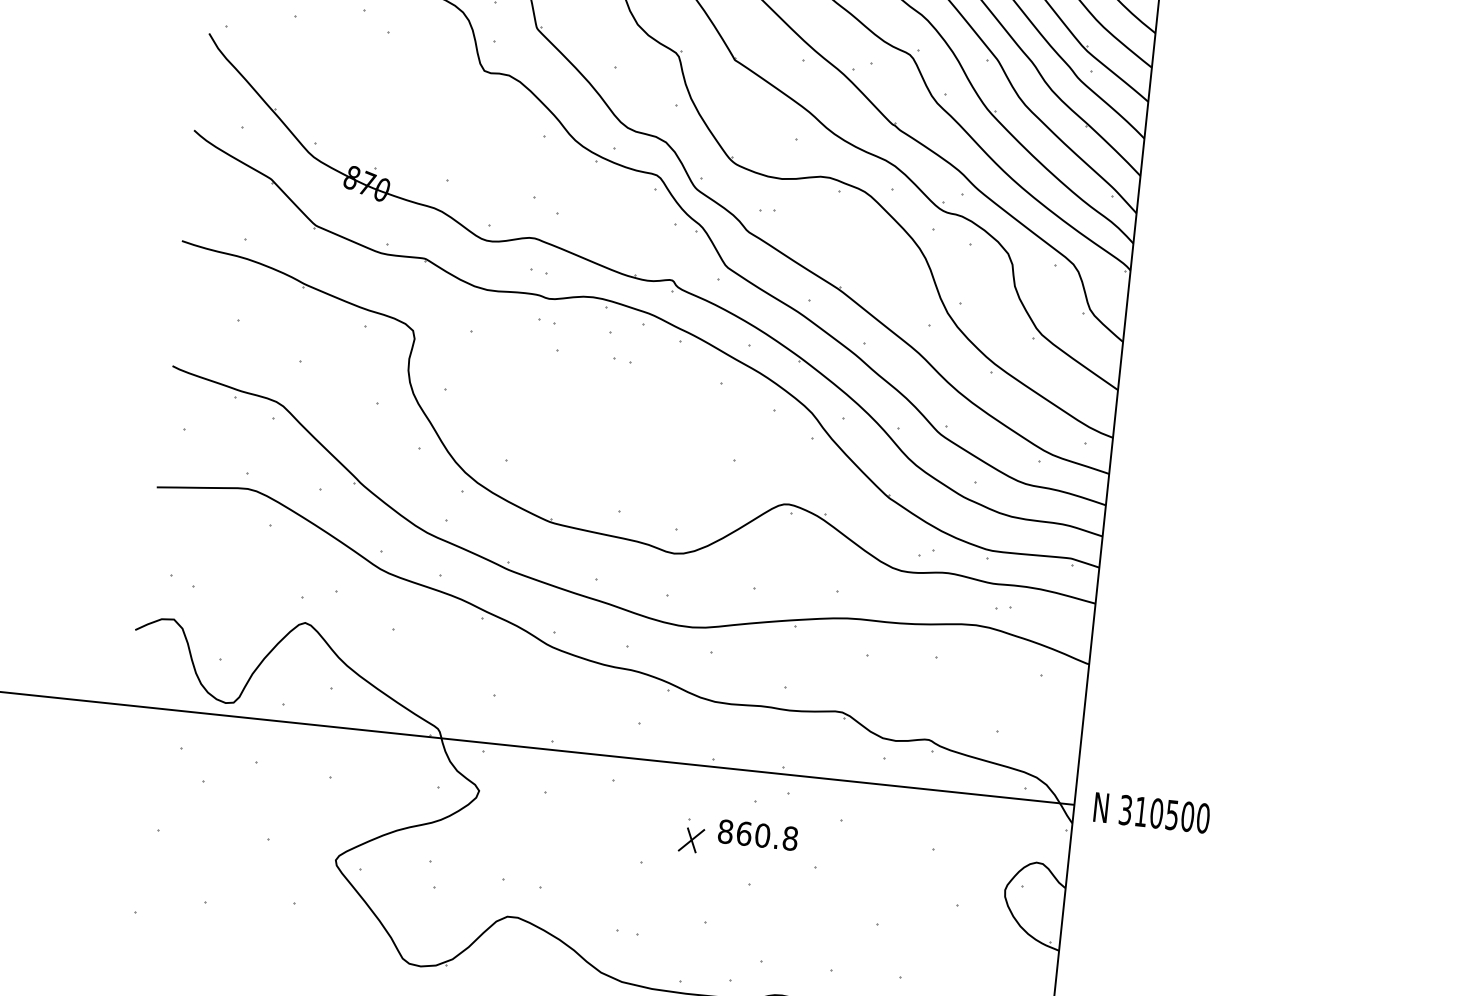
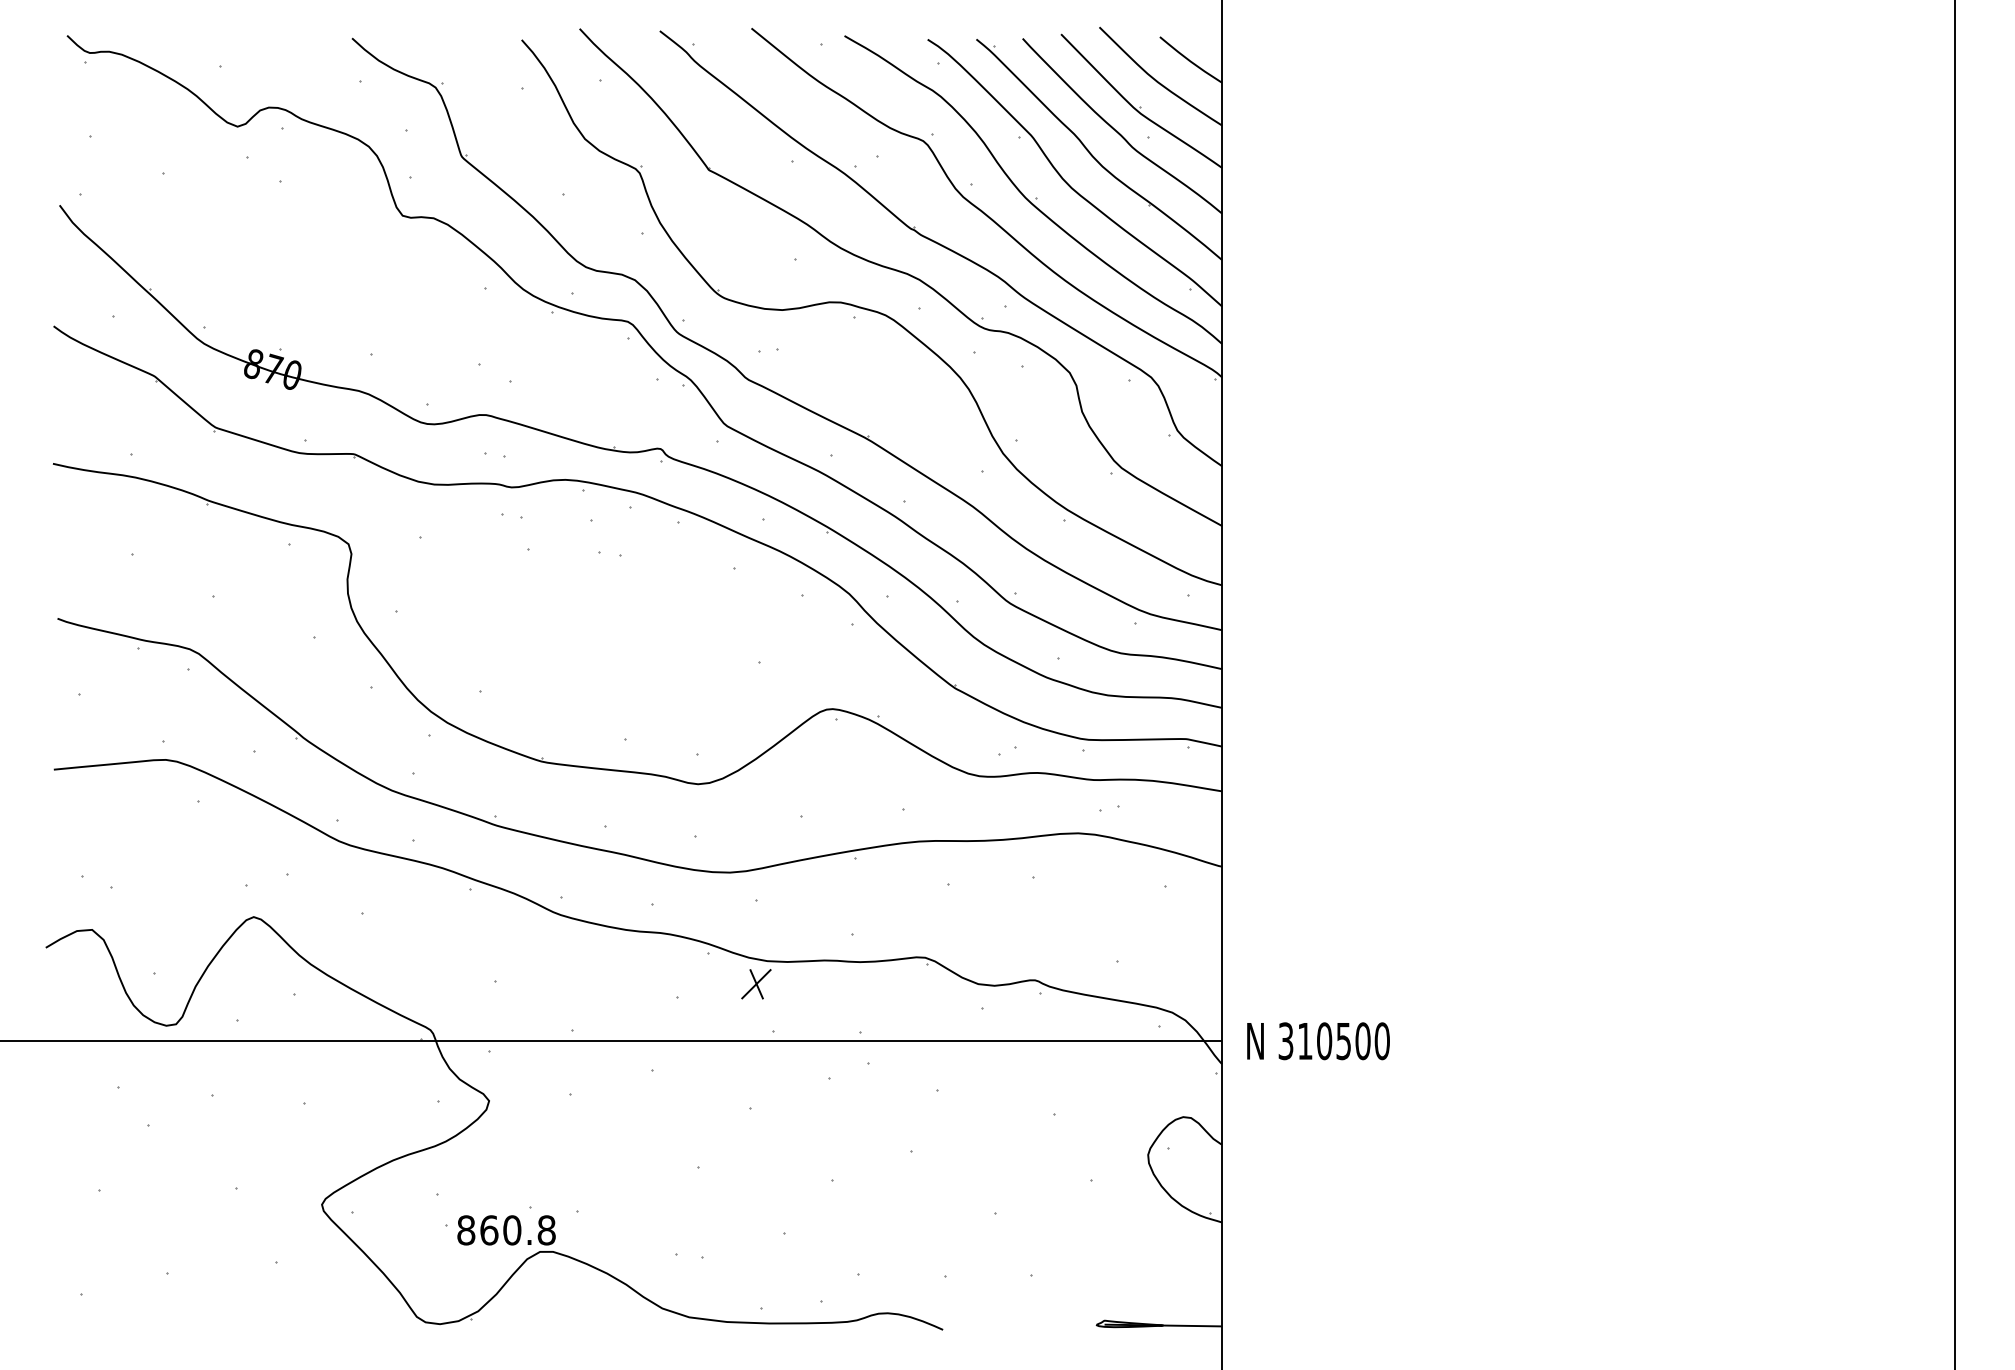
text: (758, 835) -> (506, 1230), moved
part: (691, 840) -> (756, 984), moved

